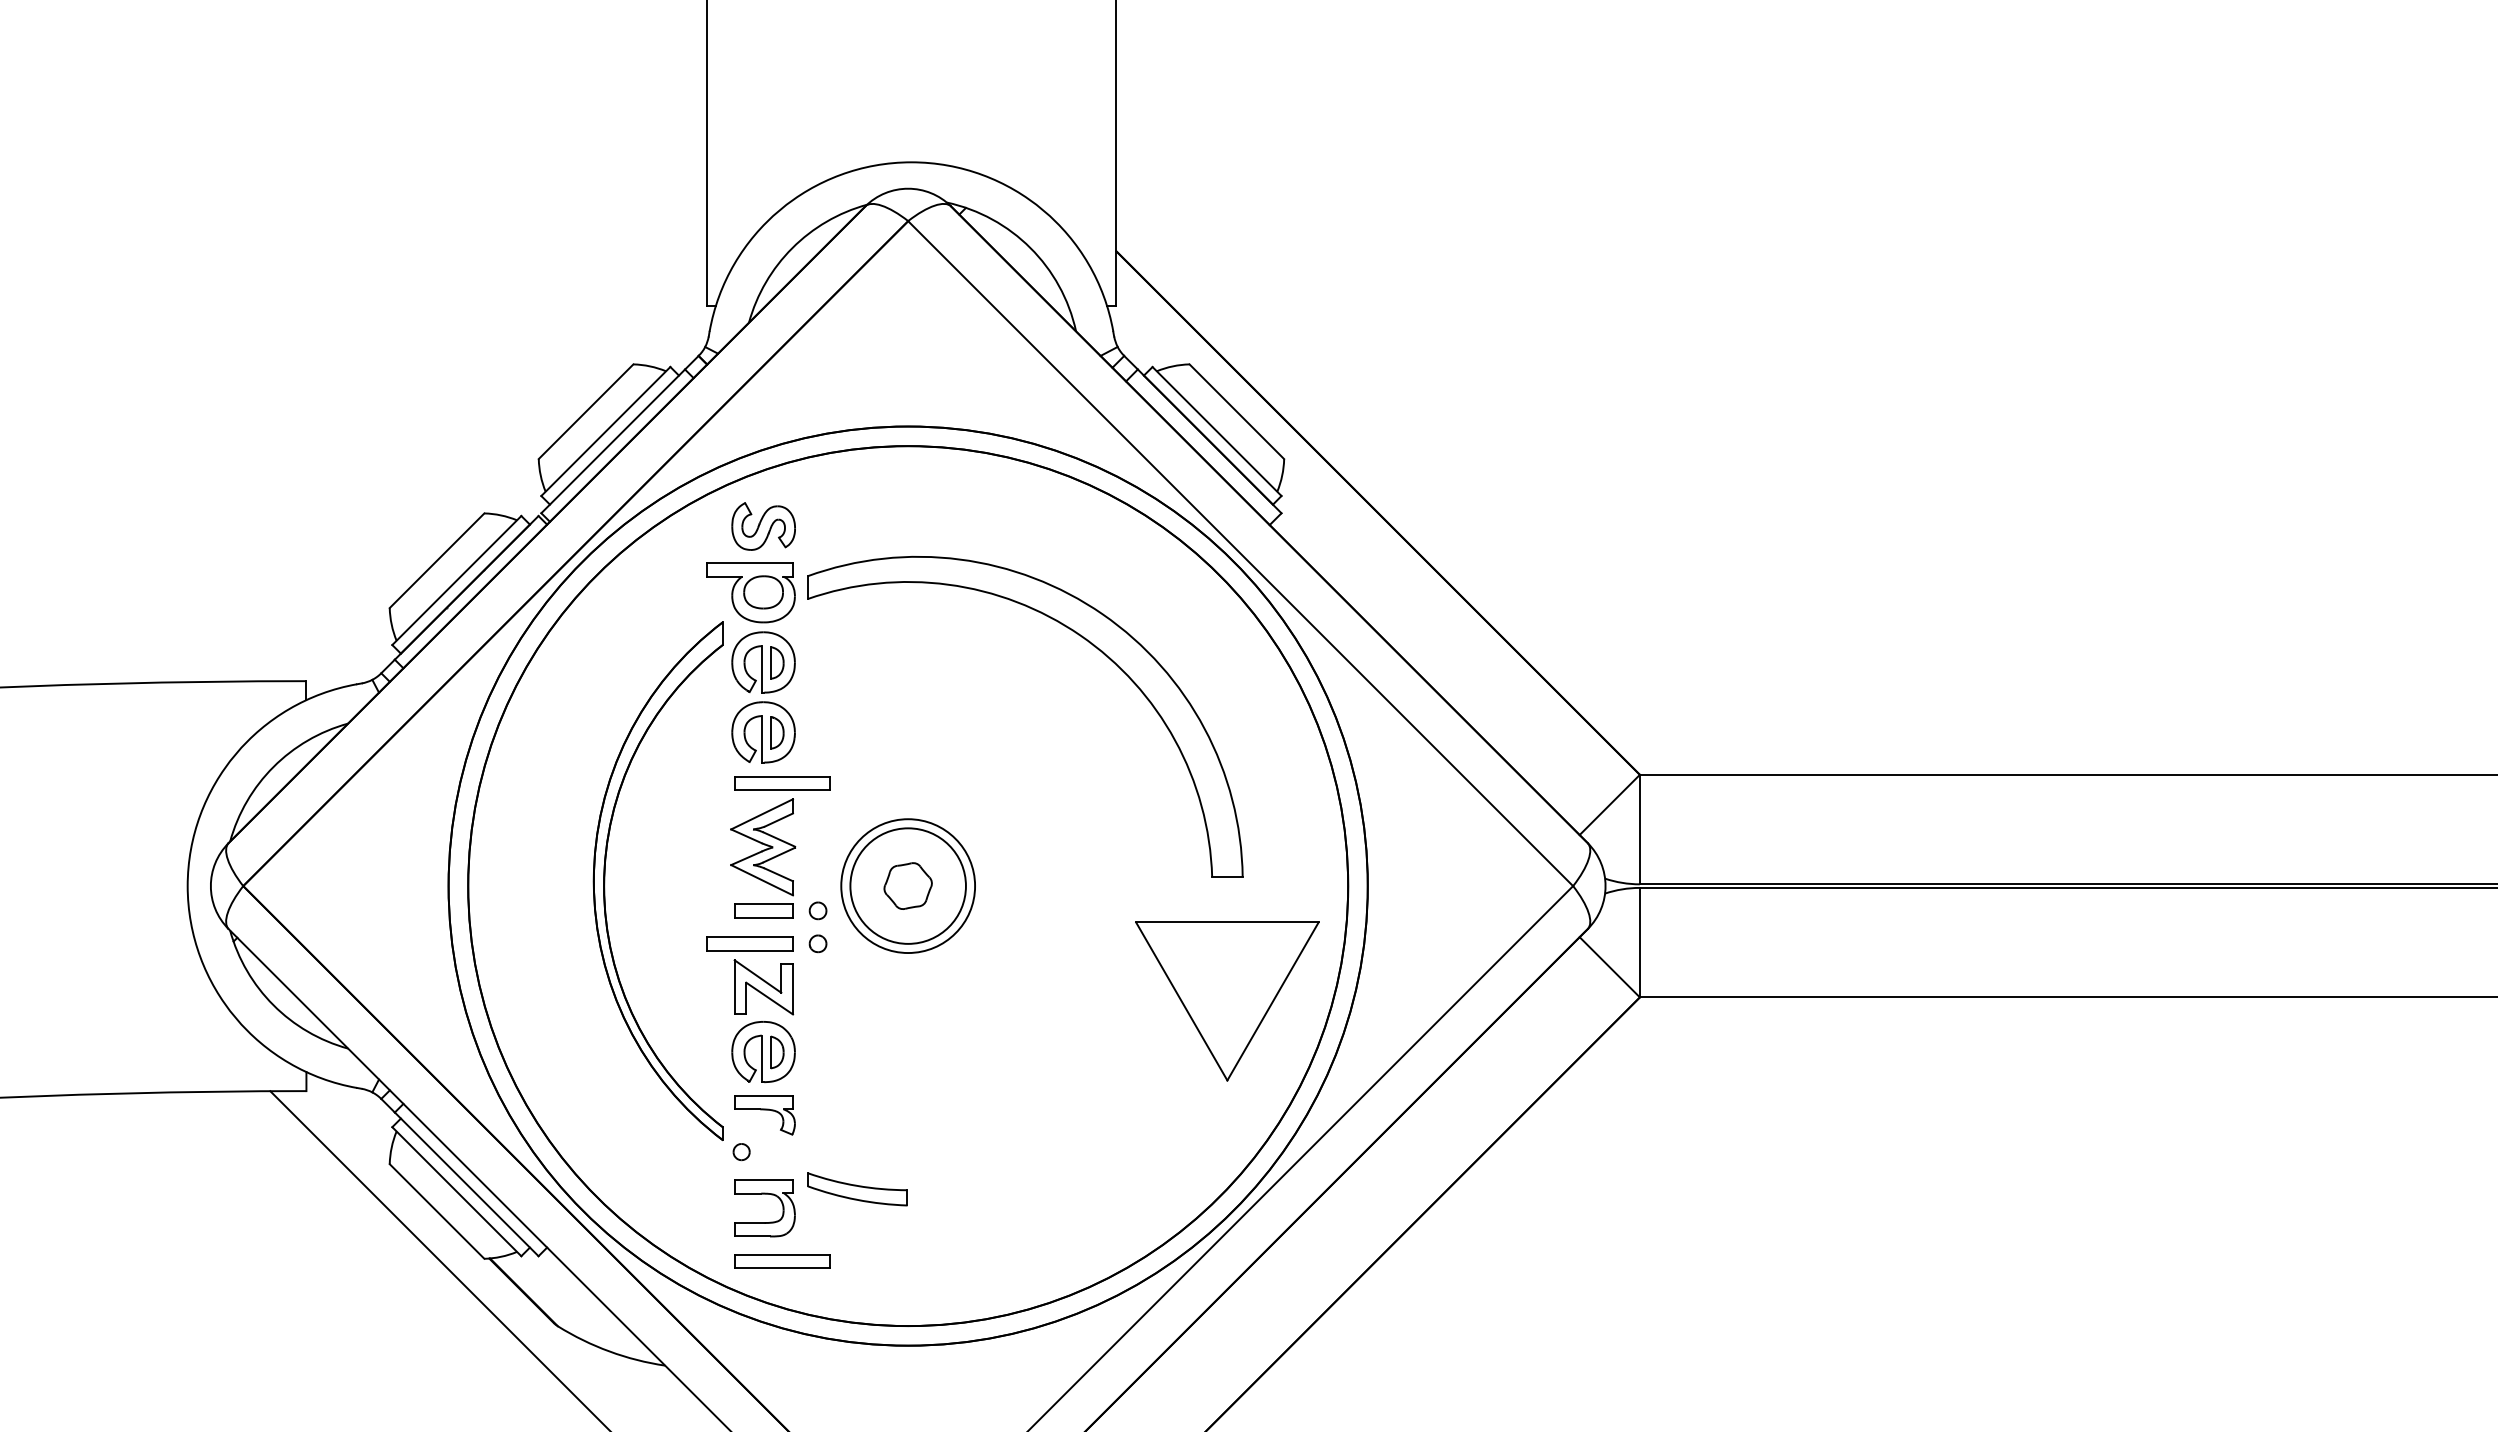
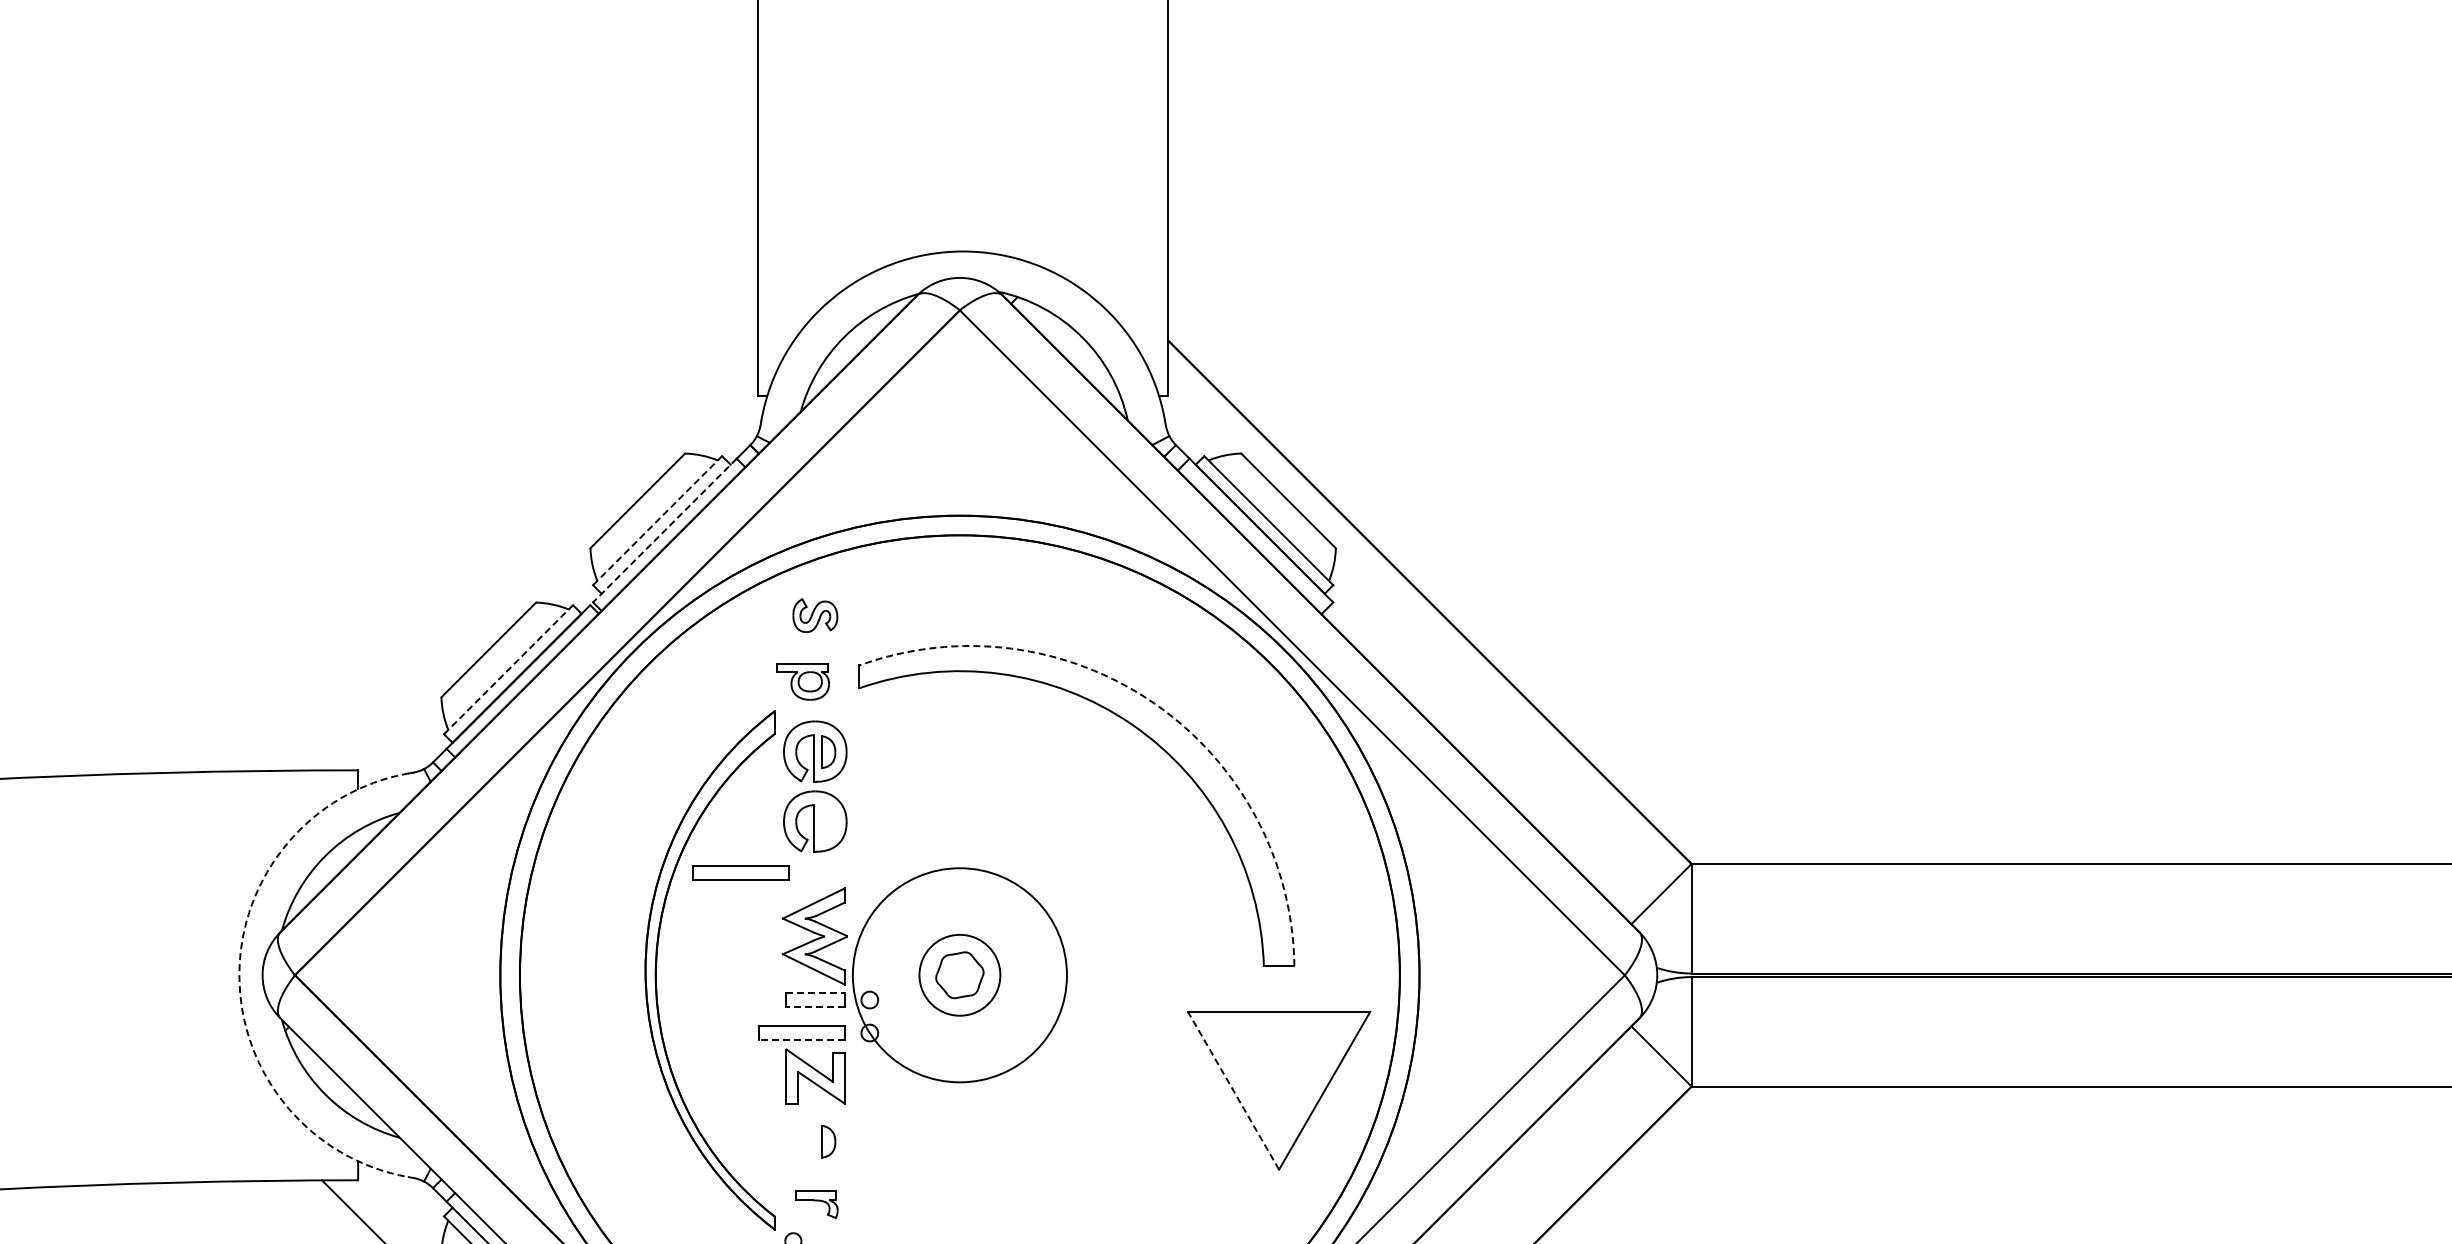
line: (606, 431) -> (658, 520), solid -> dashed
line: (613, 441) -> (665, 530), solid -> dashed
part: (763, 526) -> (815, 615), size x0.7
line: (457, 580) -> (509, 669), solid -> dashed
part: (750, 592) -> (802, 681), size x0.6
arc: (1102, 614) -> (1154, 703), solid -> dashed
part: (777, 732) -> (829, 821), removed
part: (782, 783) -> (741, 872), moved
circle: (907, 885) -> (959, 974), size x0.7
arc: (187, 886) -> (239, 975), solid -> dashed
circle: (908, 886) -> (960, 975), size x1.6
line: (764, 904) -> (816, 993), solid -> dashed
line: (763, 917) -> (815, 1006), solid -> dashed
line: (750, 950) -> (802, 1039), solid -> dashed
line: (1181, 1001) -> (1233, 1090), solid -> dashed
part: (763, 1051) -> (815, 1140), removed
part: (764, 1115) -> (816, 1204), size x0.7

